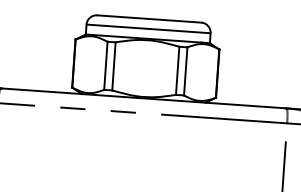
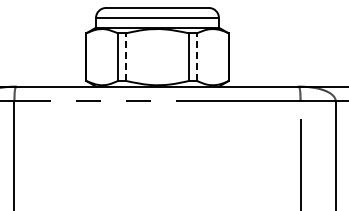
line: (113, 66) -> (125, 57), solid -> dashed
line: (186, 71) -> (197, 57), solid -> dashed

